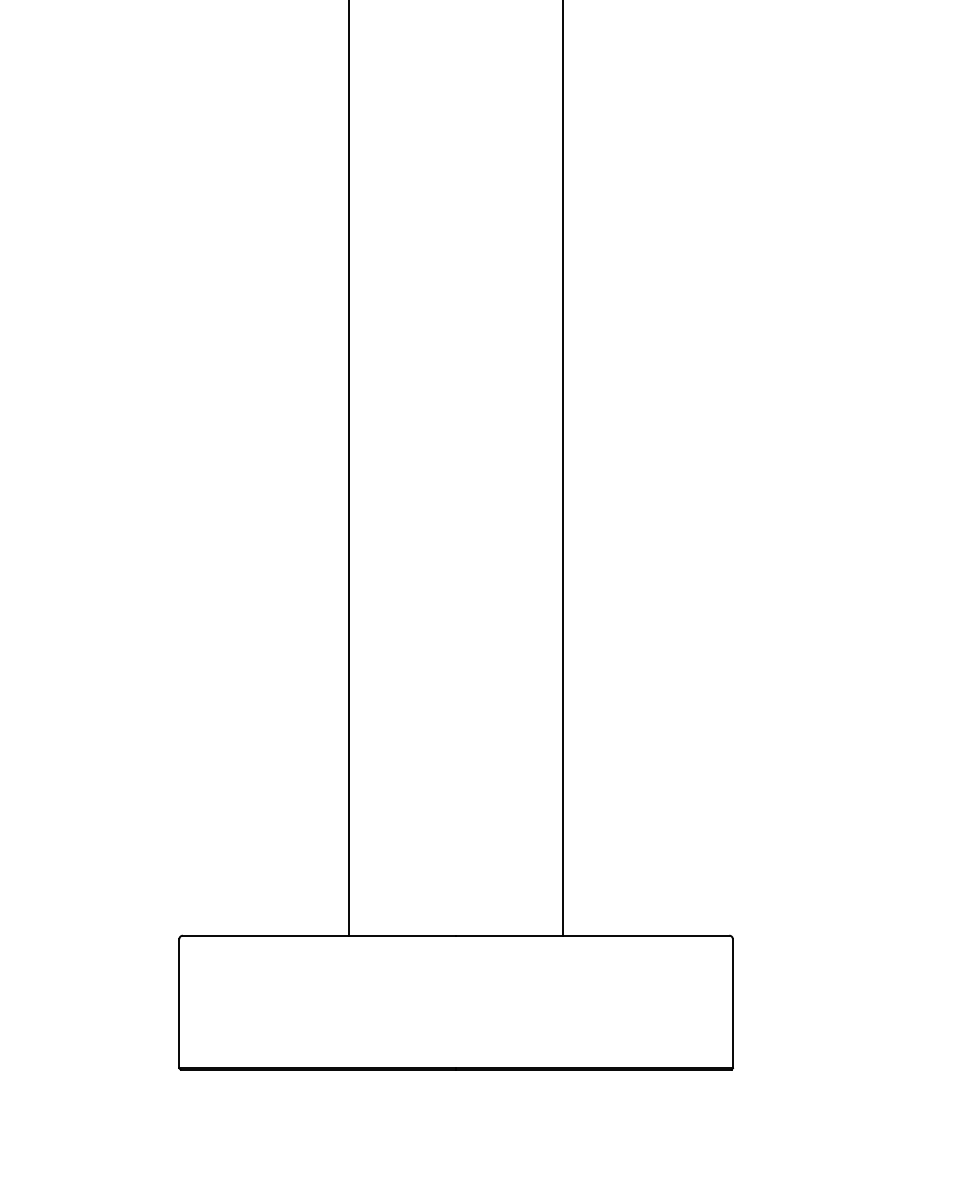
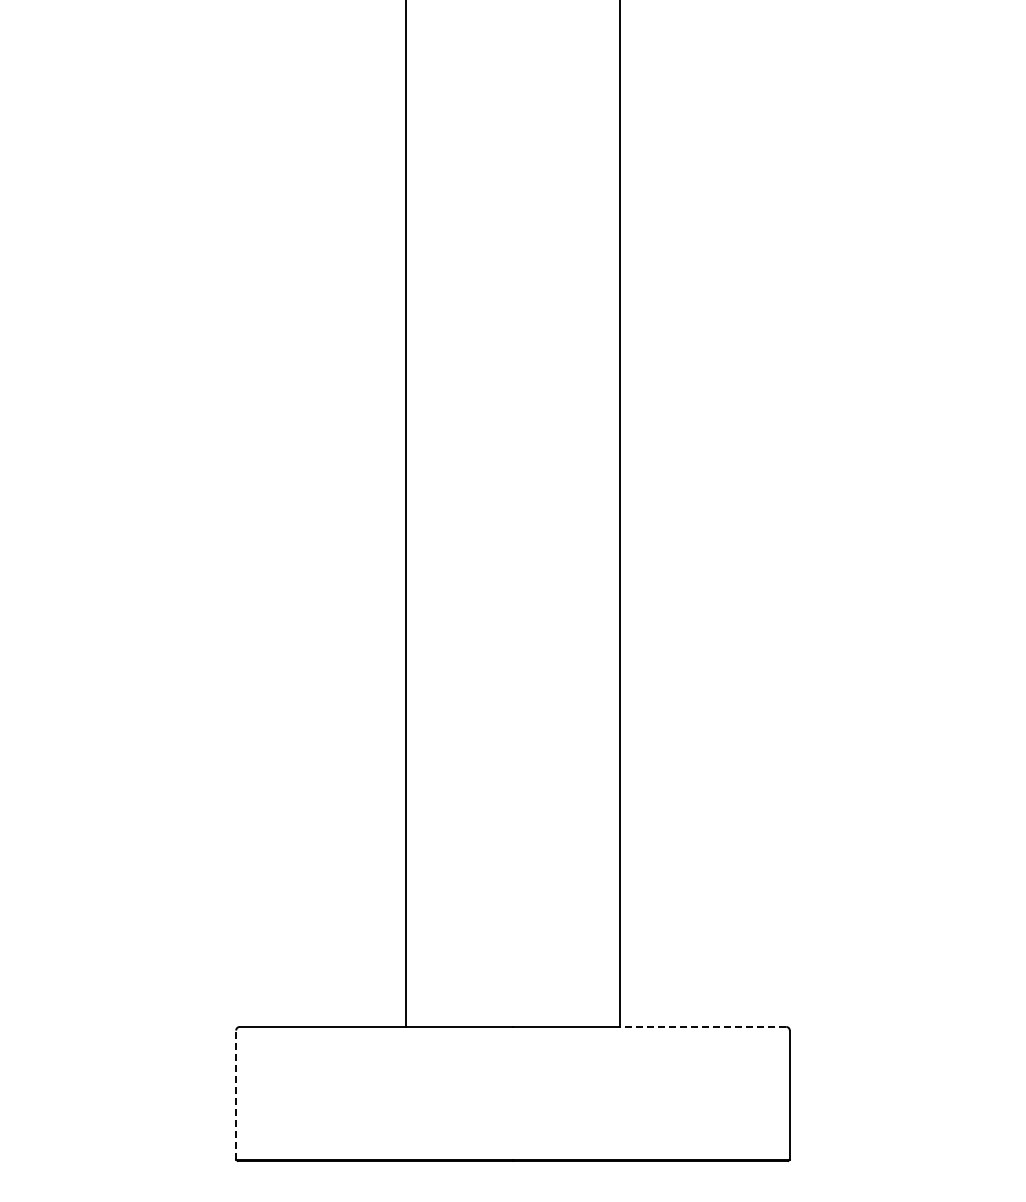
line: (645, 935) -> (702, 1026), solid -> dashed
line: (179, 1004) -> (236, 1095), solid -> dashed

